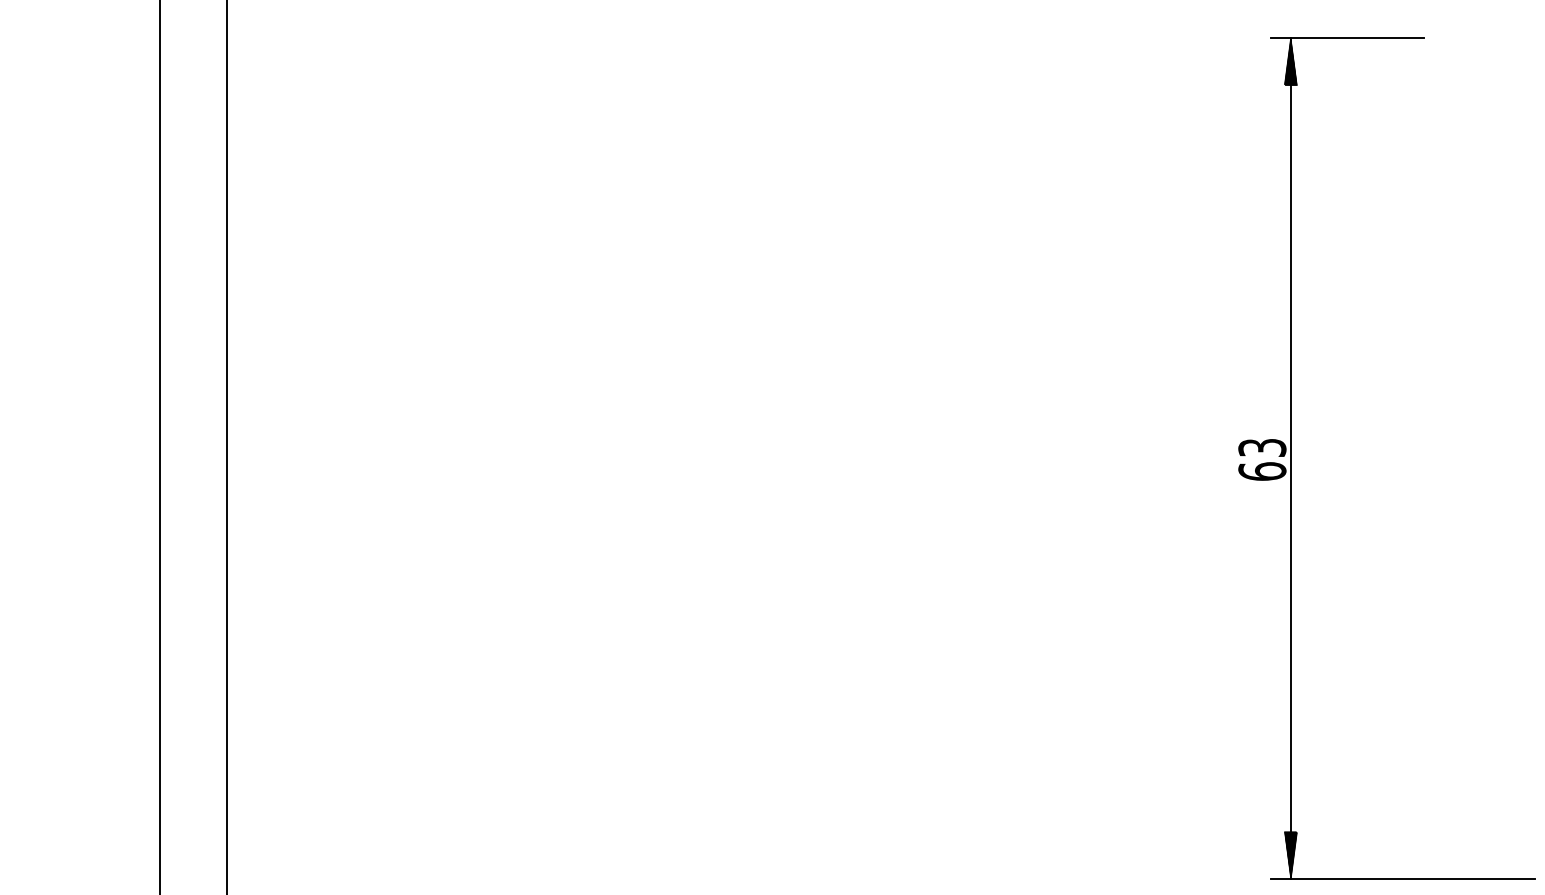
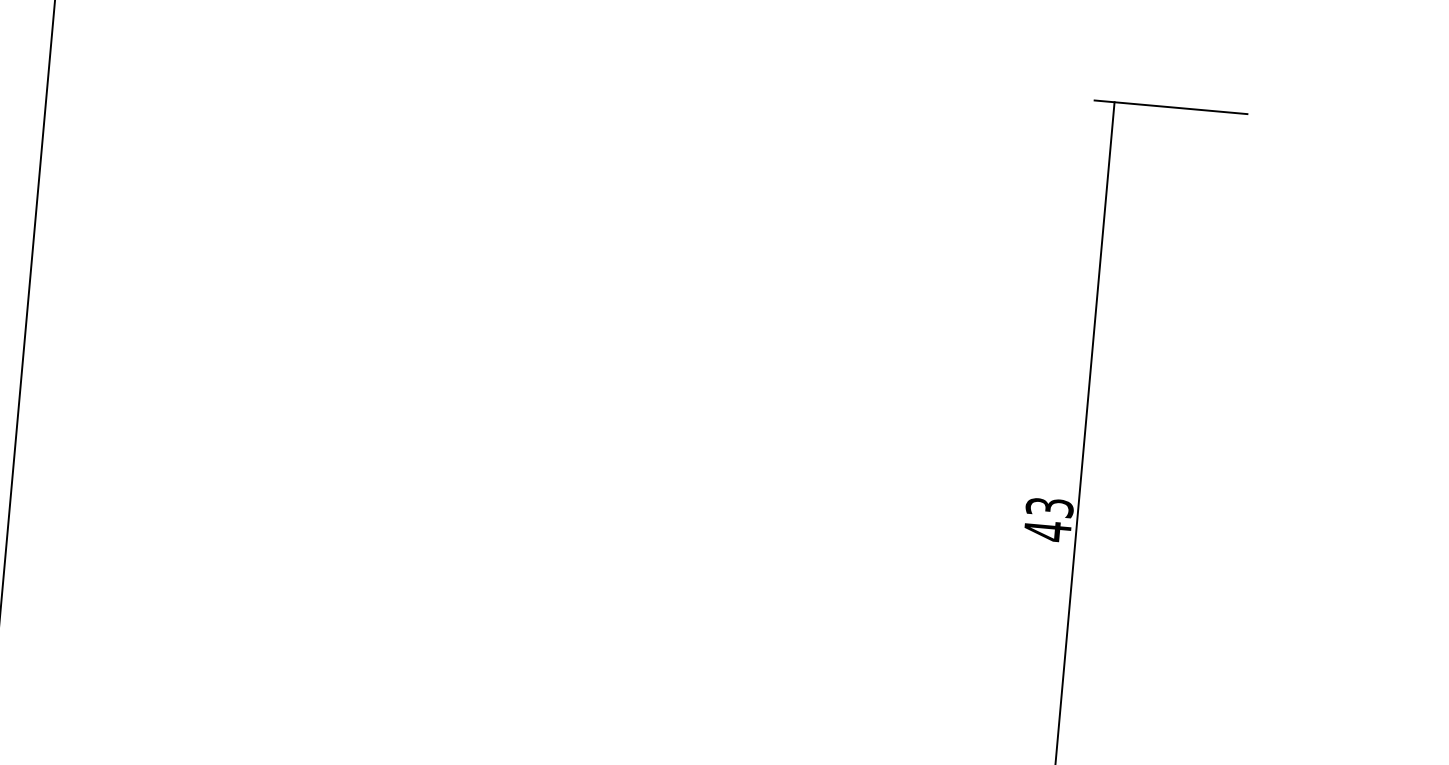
hatch: (1290, 61) -> (1112, 125), removed
text: (1262, 471) -> (1047, 531), 63 -> 43

